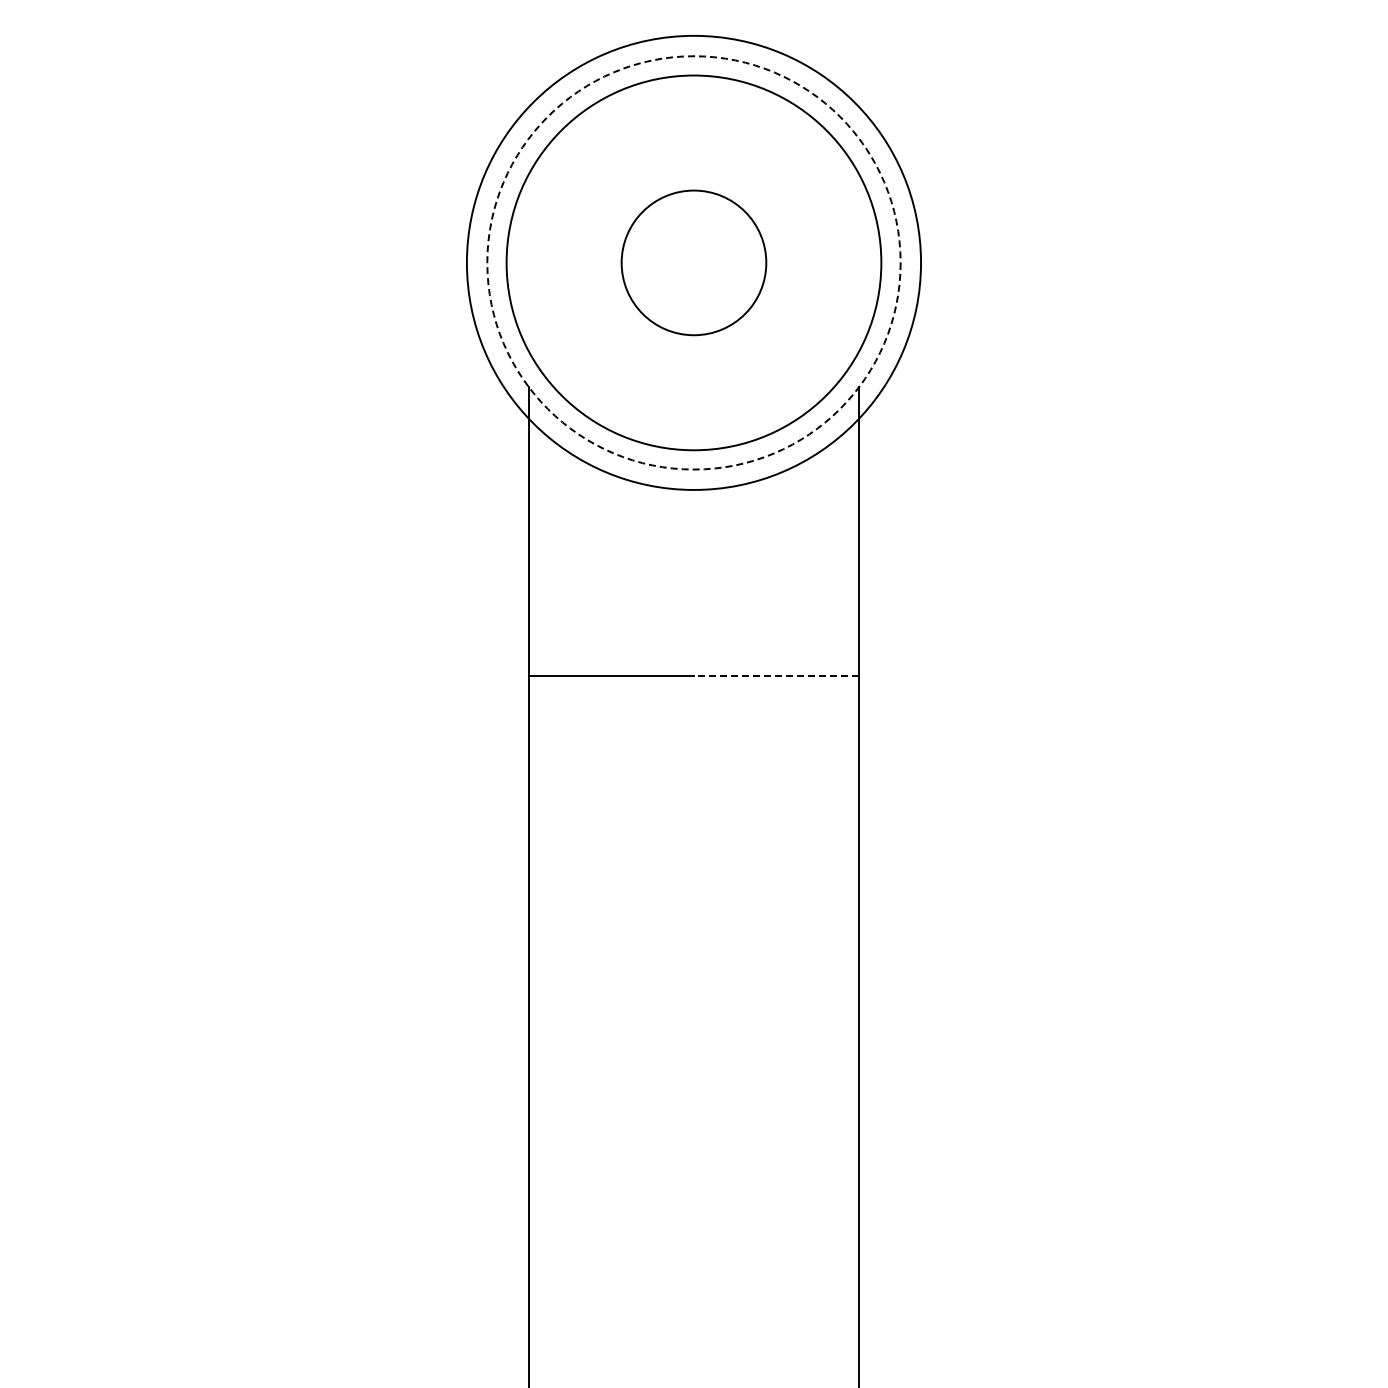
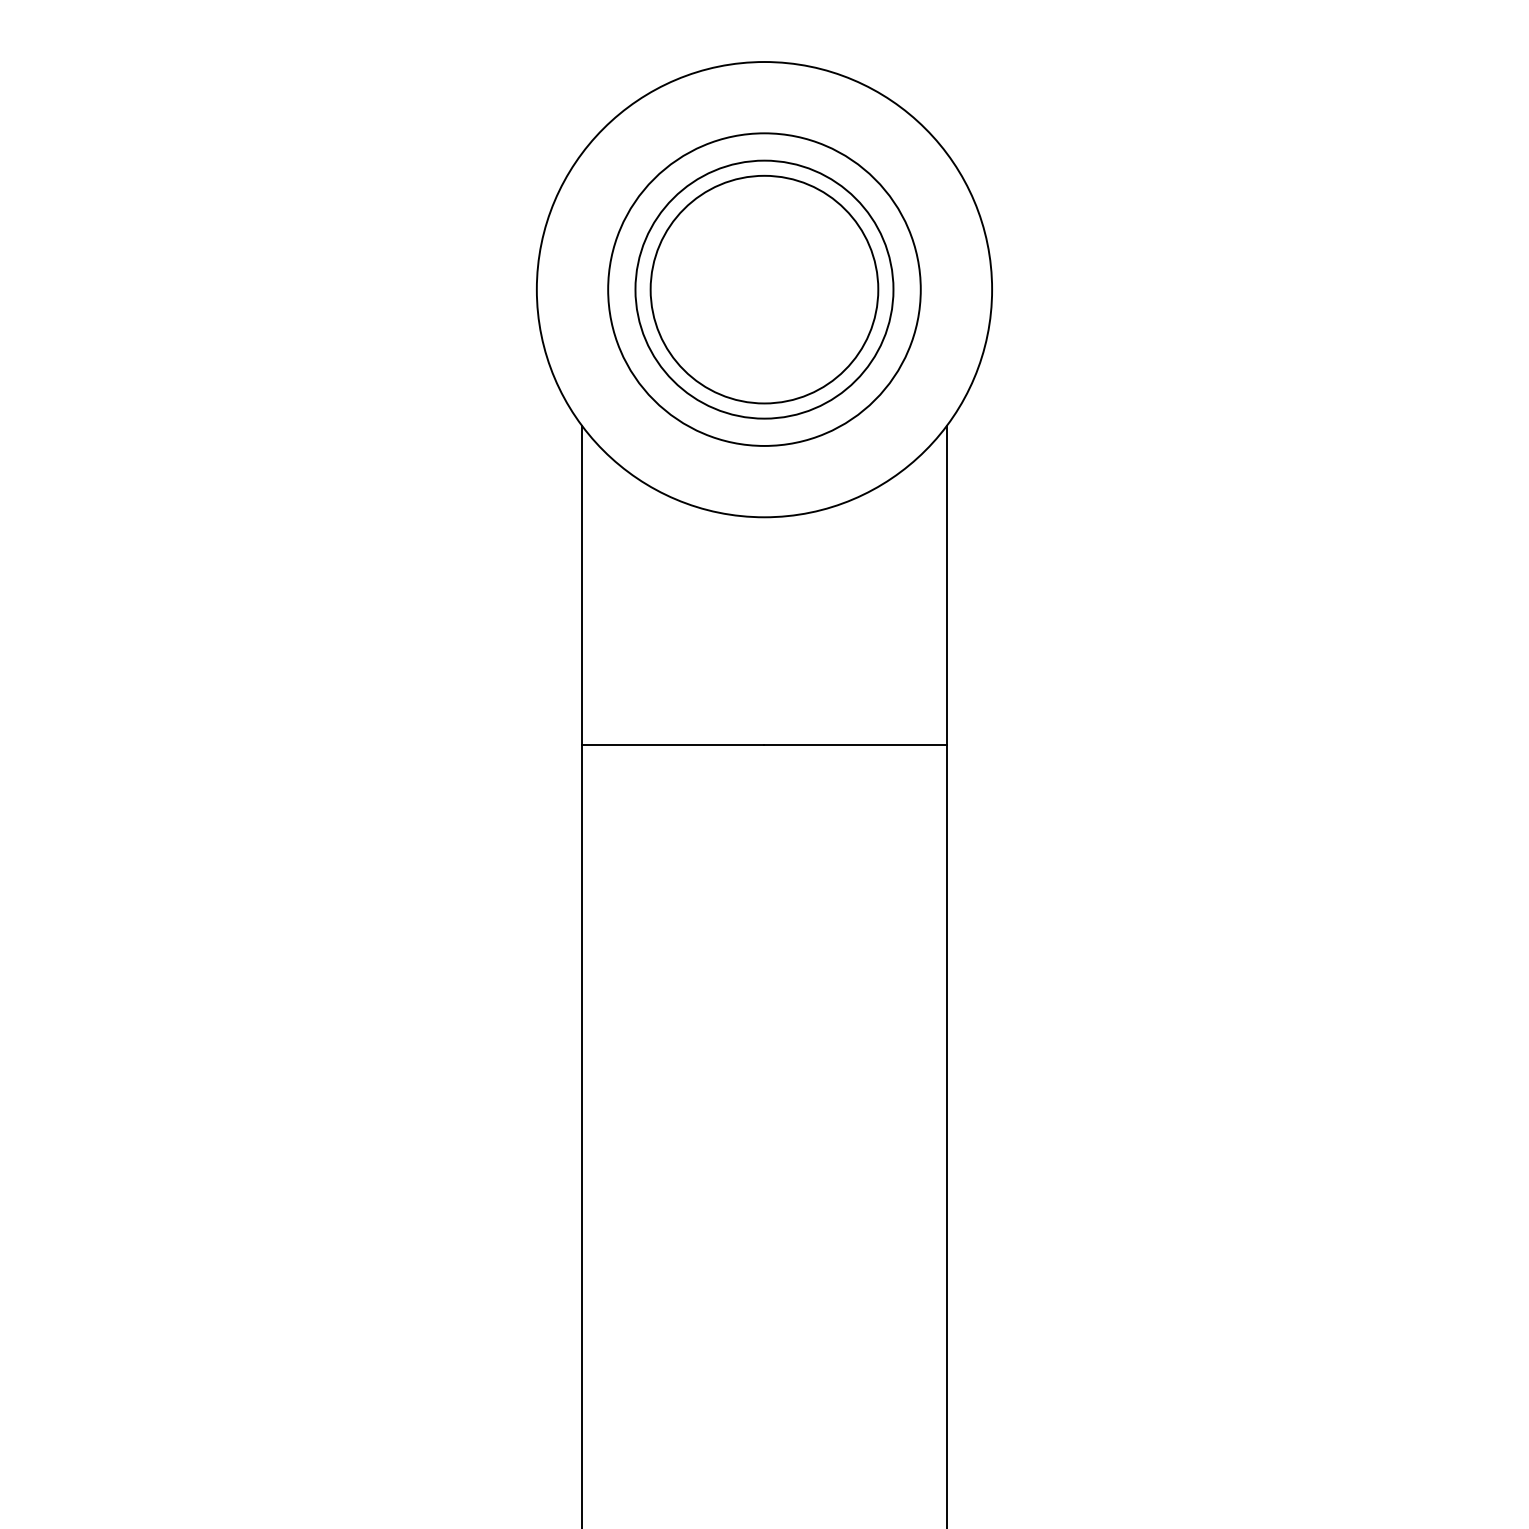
circle: (693, 262) -> (763, 289), dashed -> solid
circle: (693, 262) -> (763, 289), size x0.62
circle: (693, 262) -> (763, 289), size x0.62
circle: (693, 262) -> (763, 289), size x1.43
line: (776, 676) -> (855, 745), dashed -> solid

